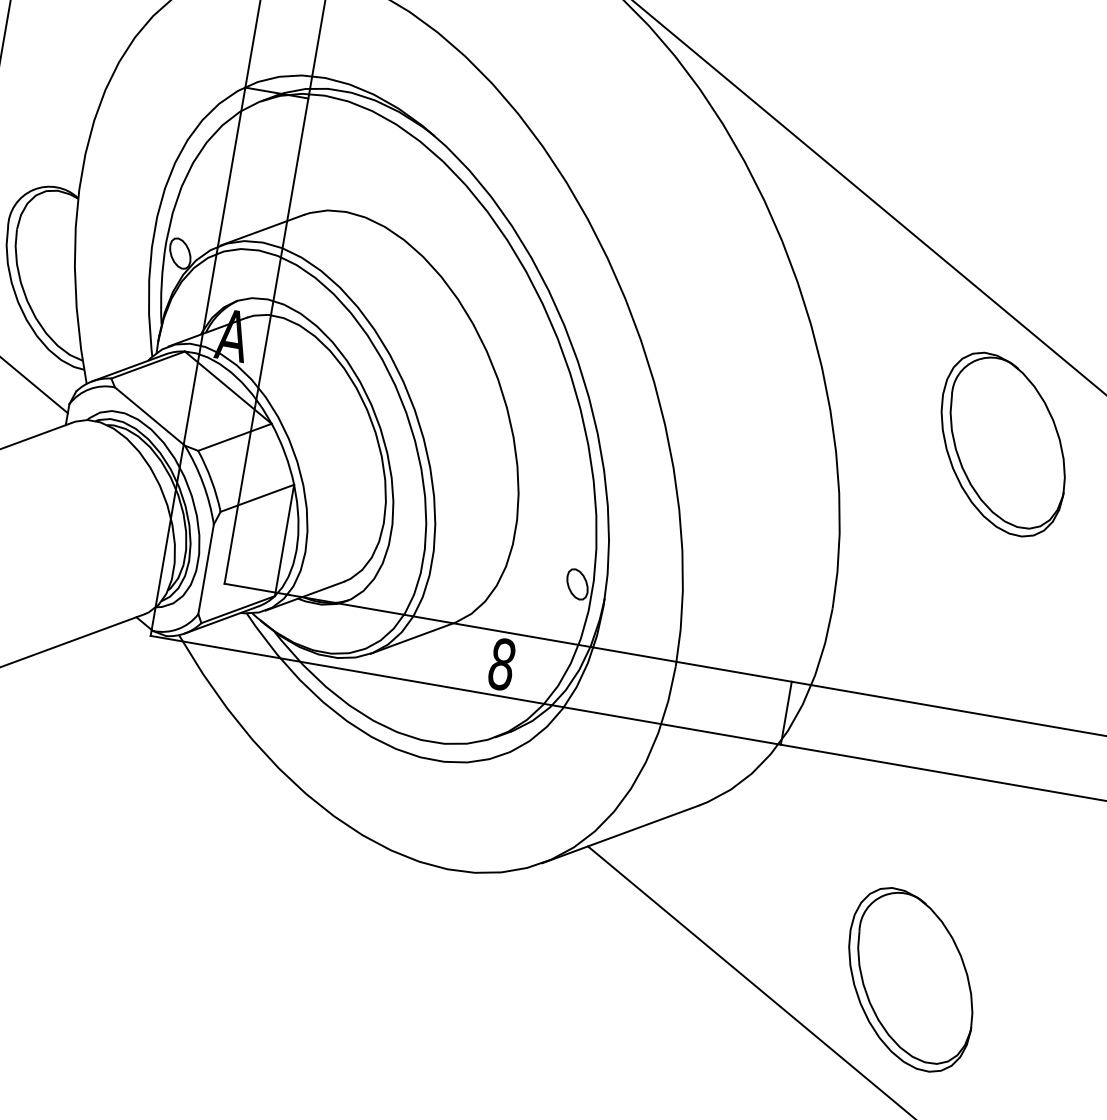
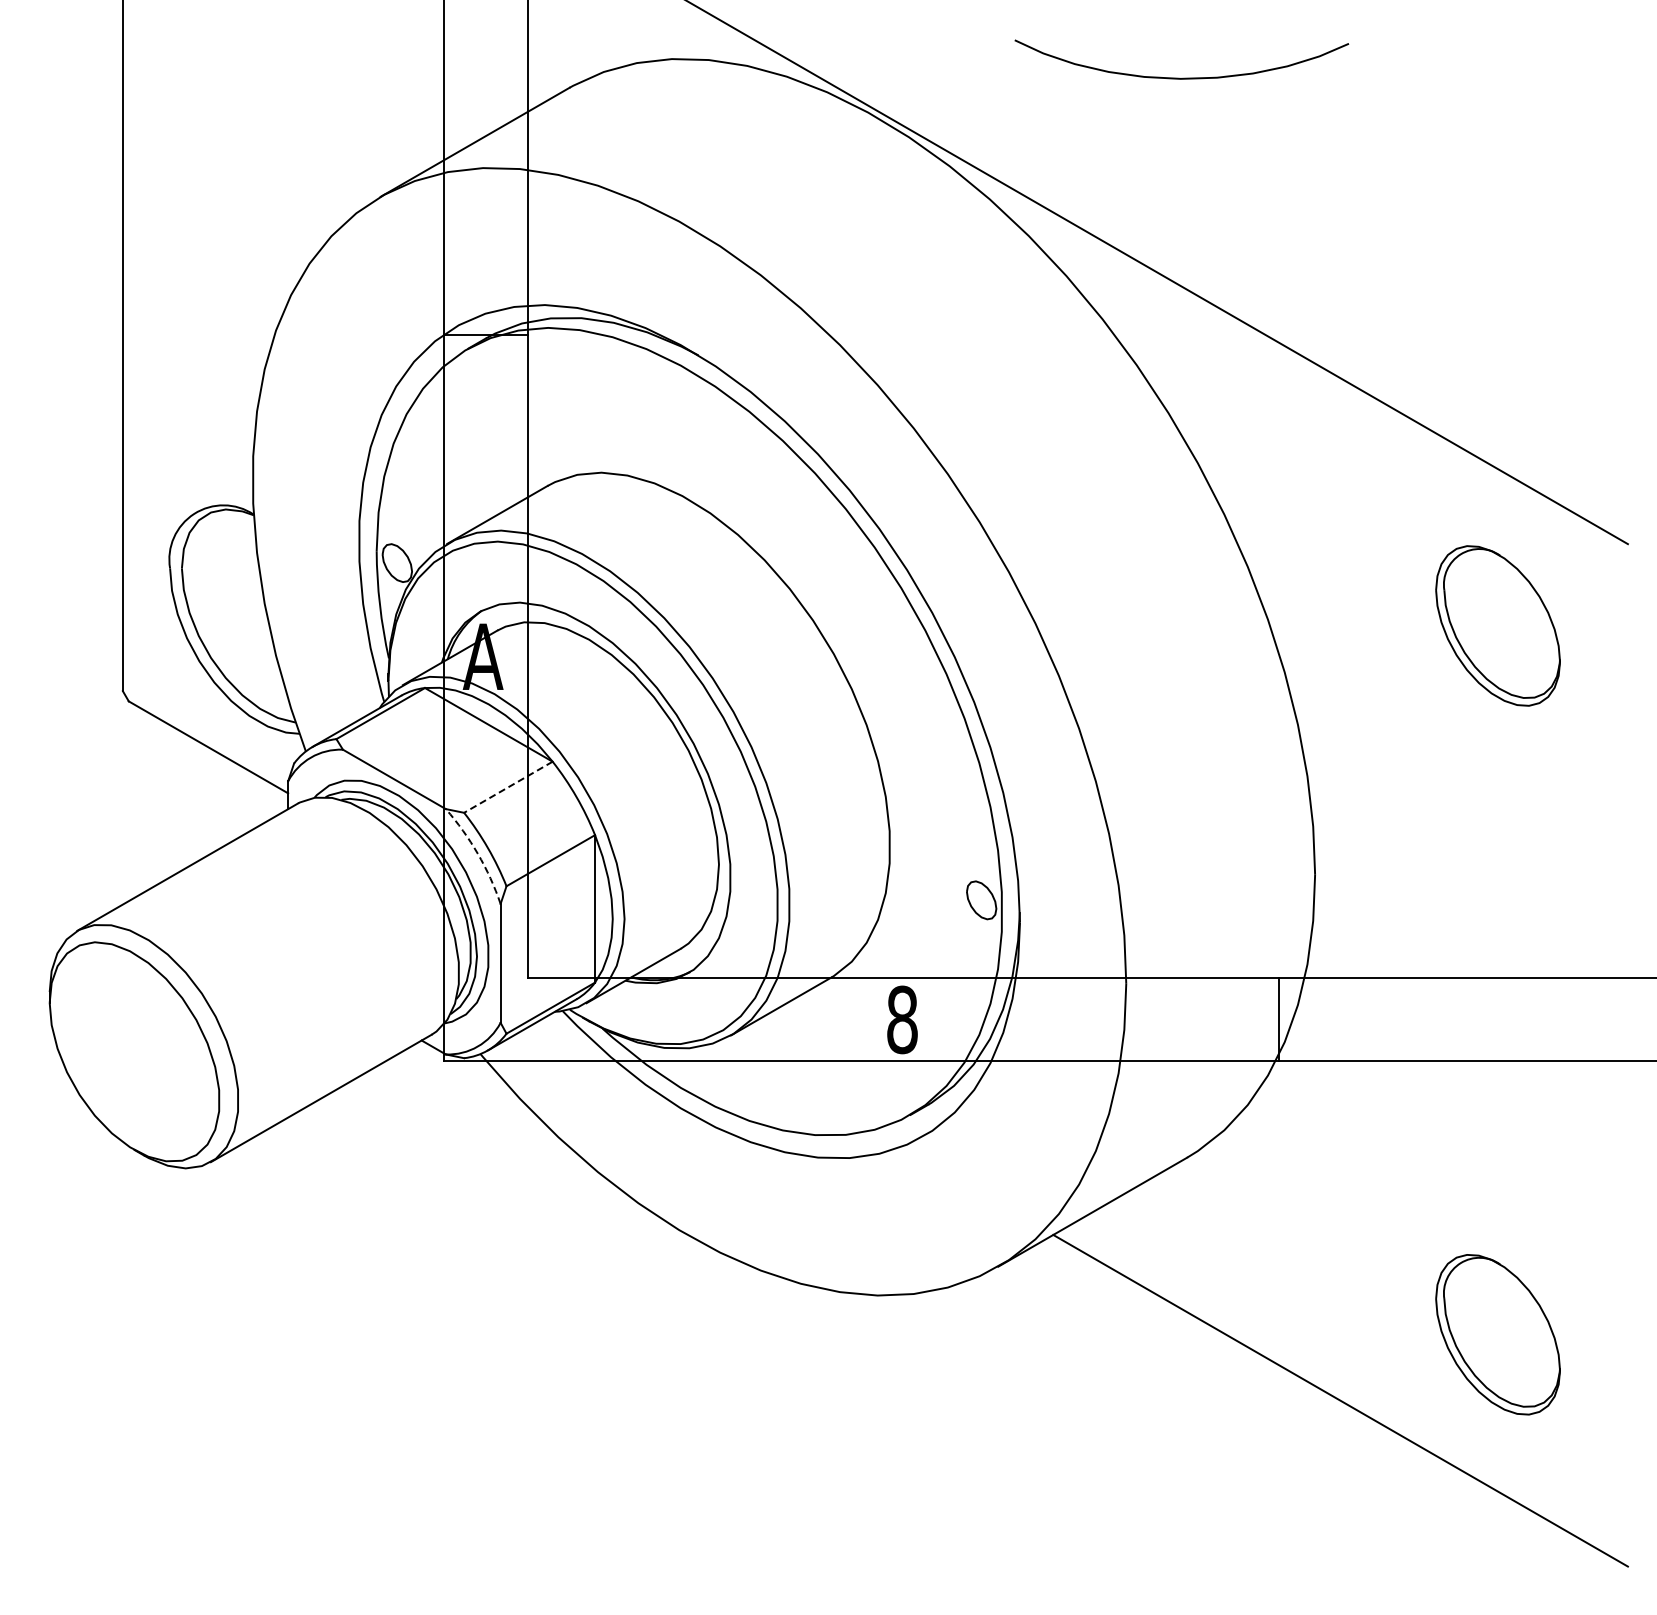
line: (234, 437) -> (507, 787), solid -> dashed
part: (1002, 444) -> (1497, 625), size x0.7
arc: (202, 483) -> (477, 853), solid -> dashed
part: (910, 979) -> (1497, 1334), size x0.7

